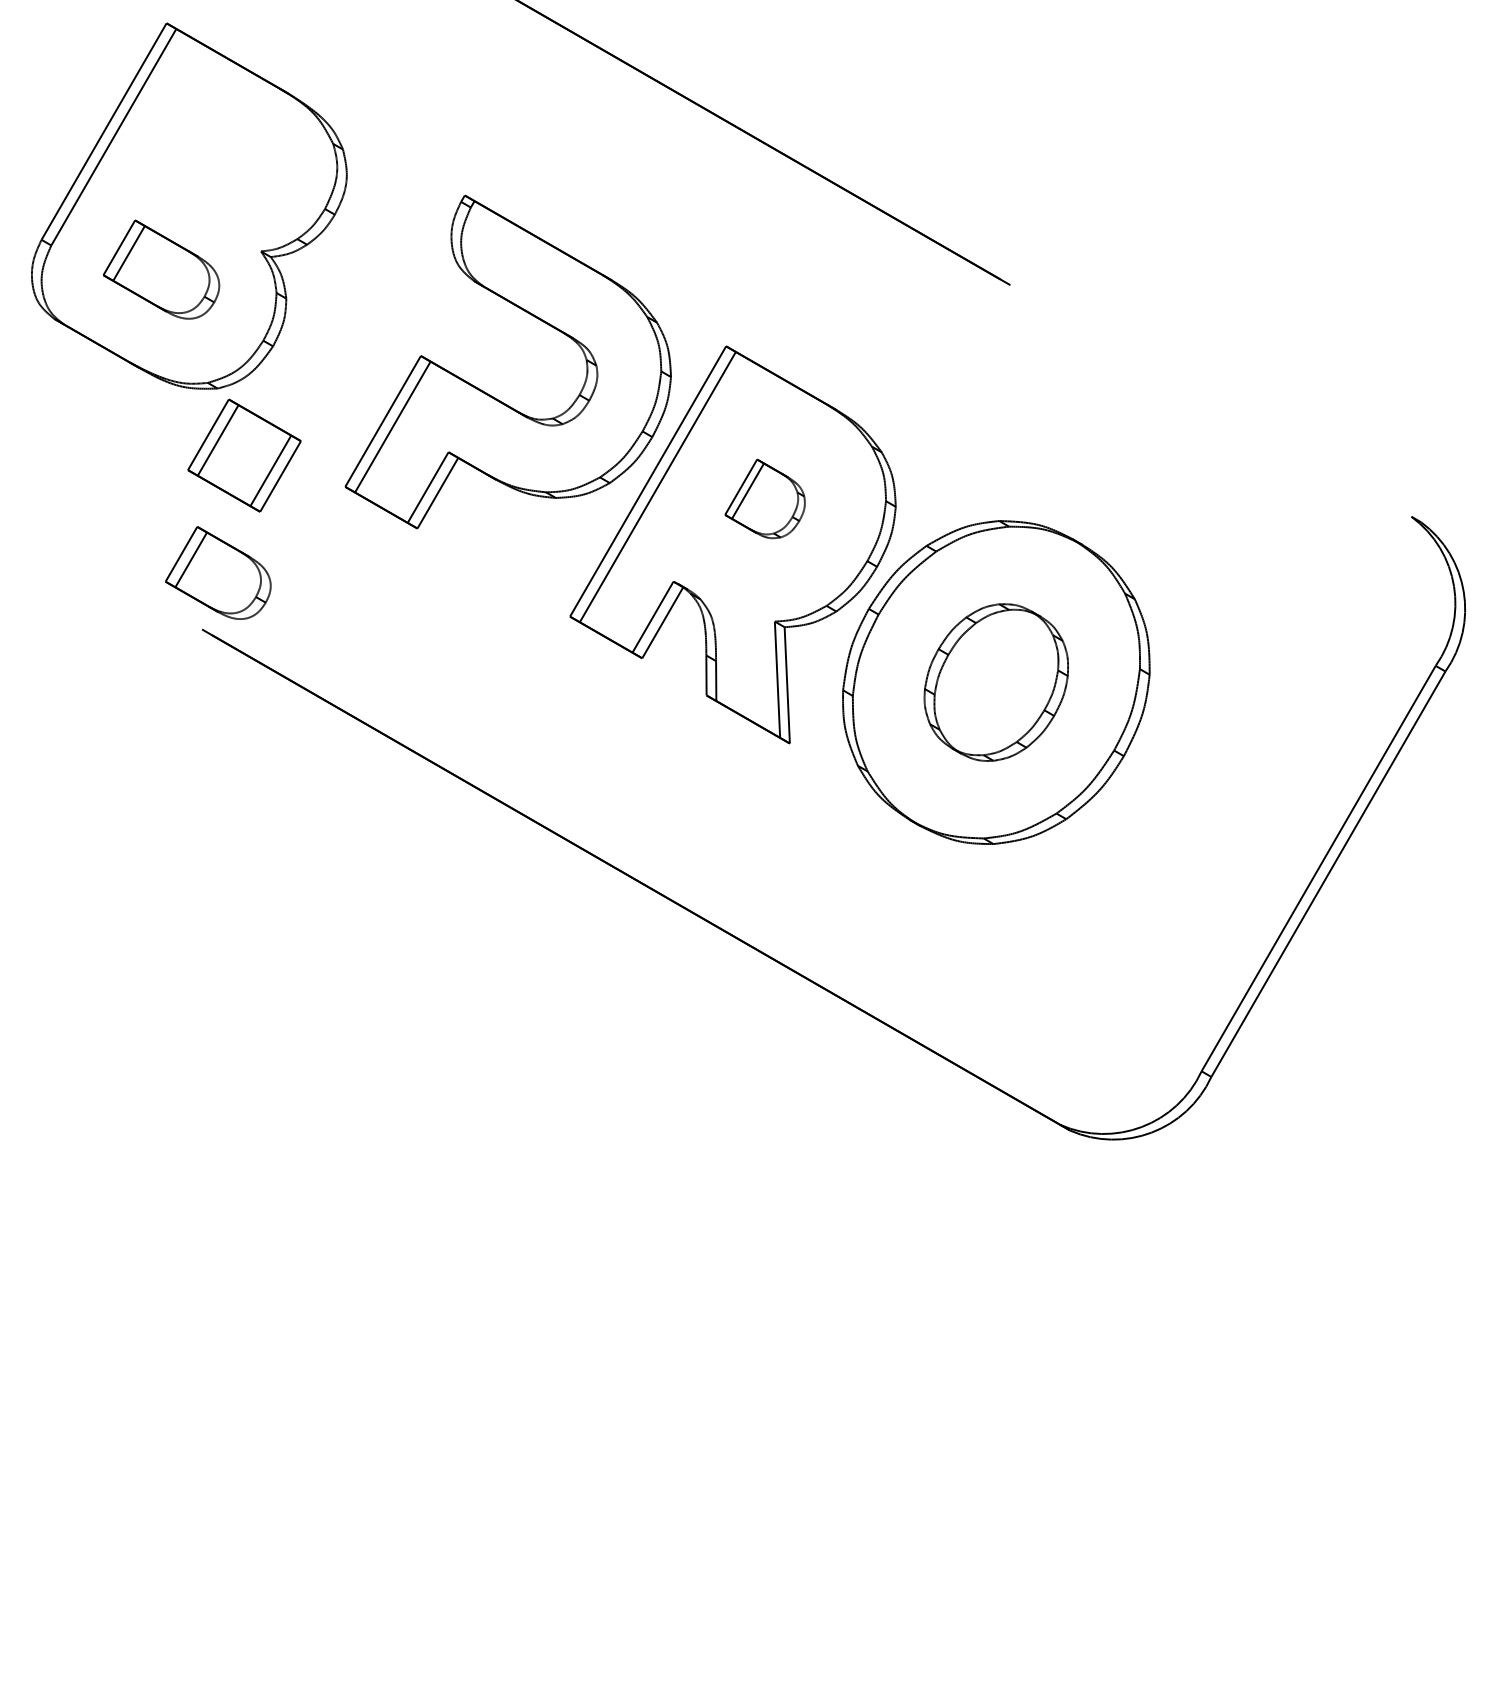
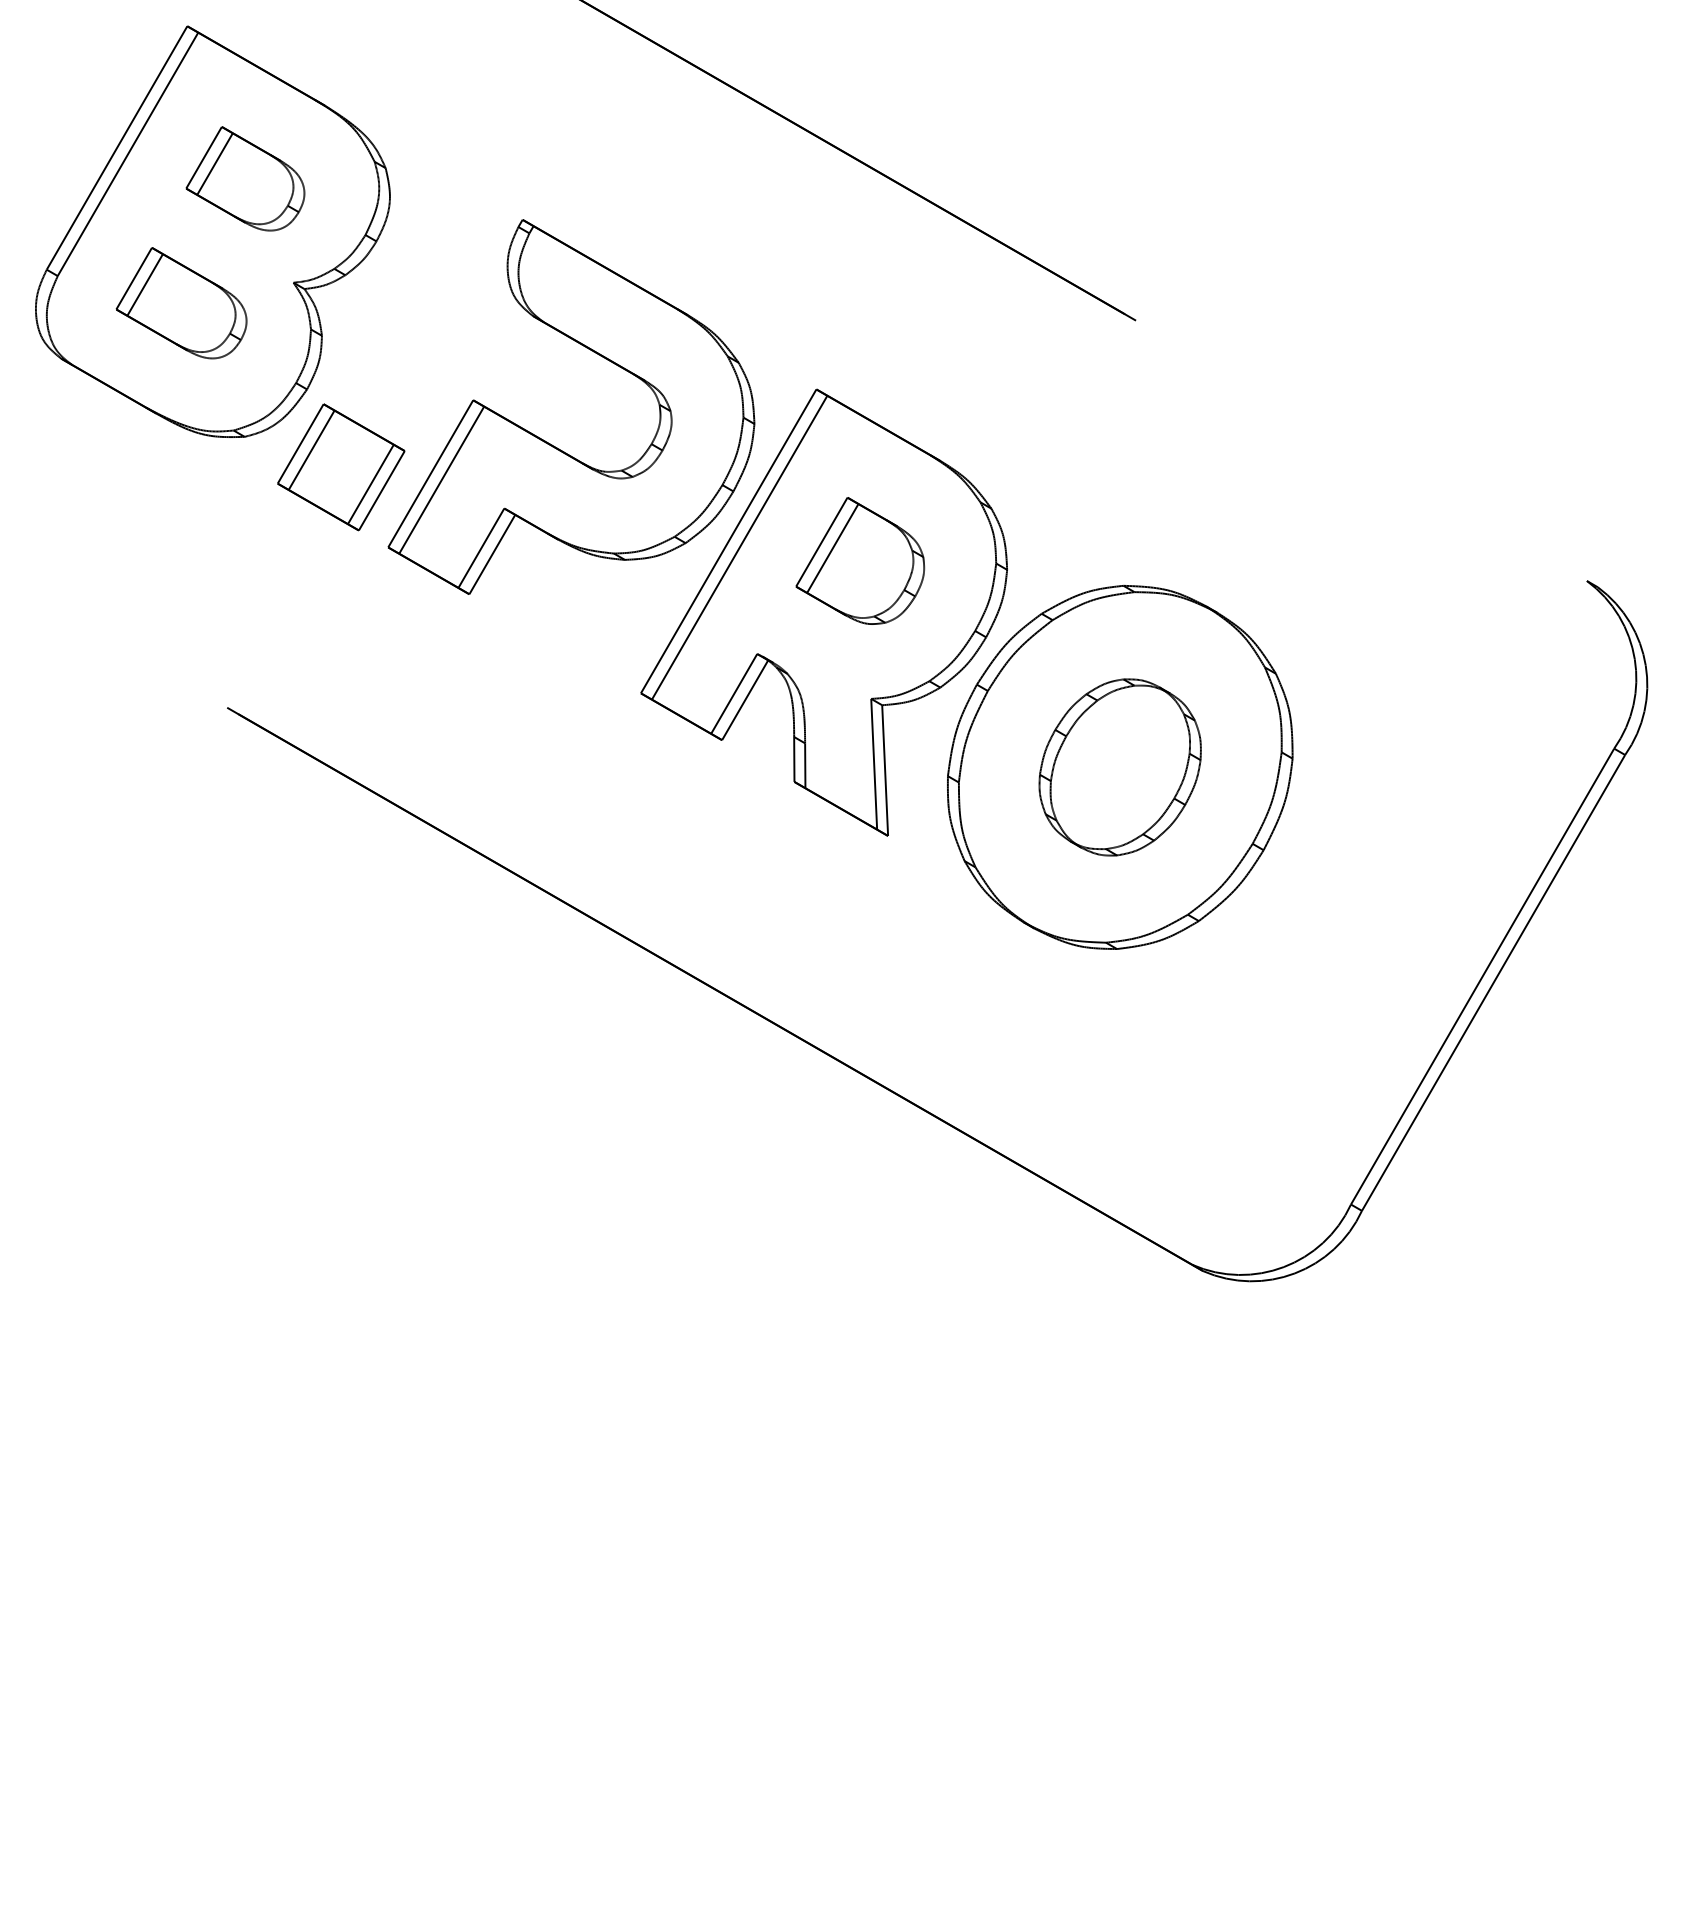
part: (244, 455) -> (341, 467), moved
part: (764, 498) -> (859, 560), size x1.43
part: (218, 572) -> (245, 178), moved

